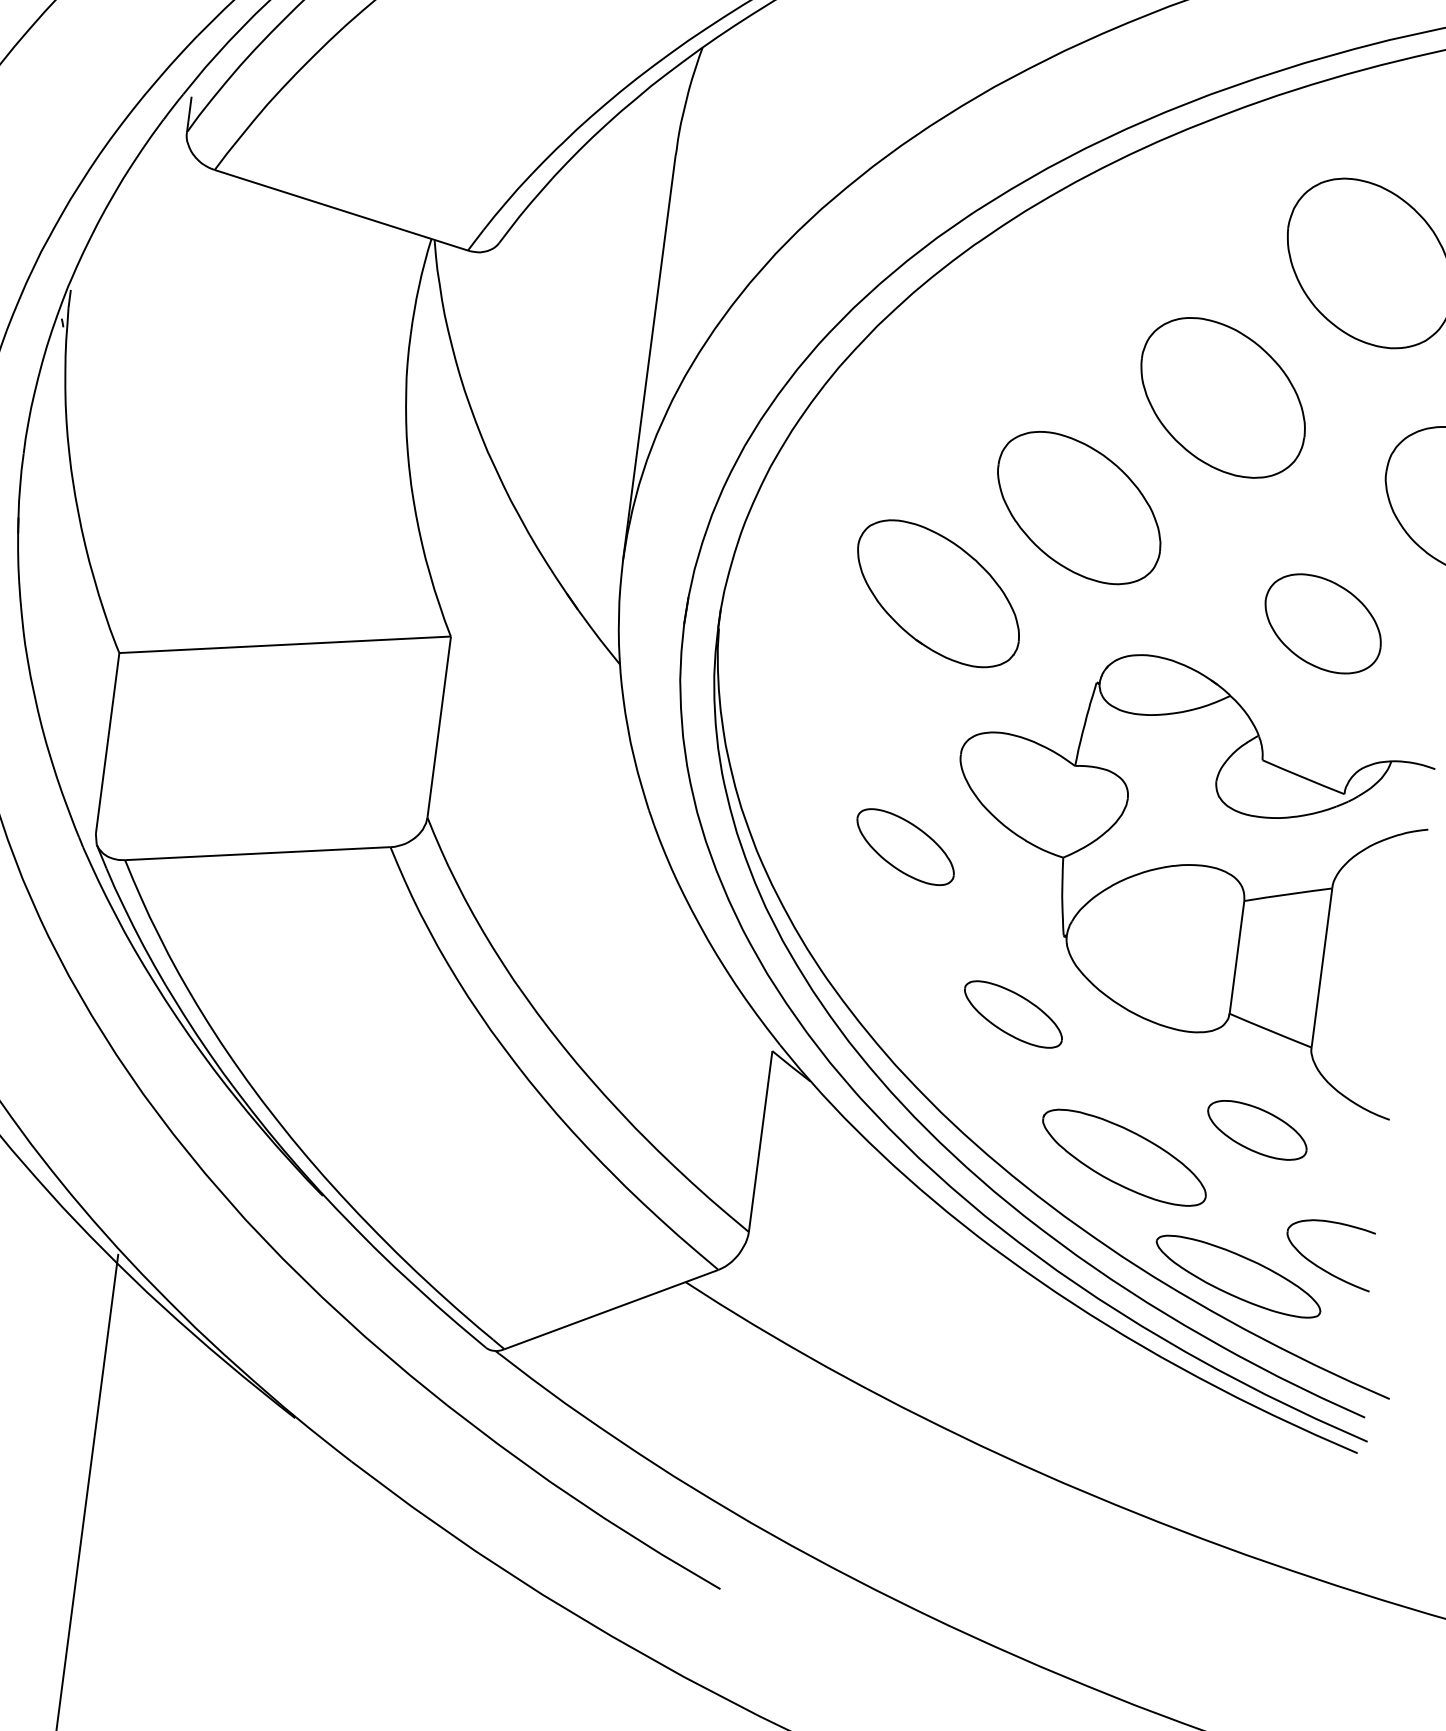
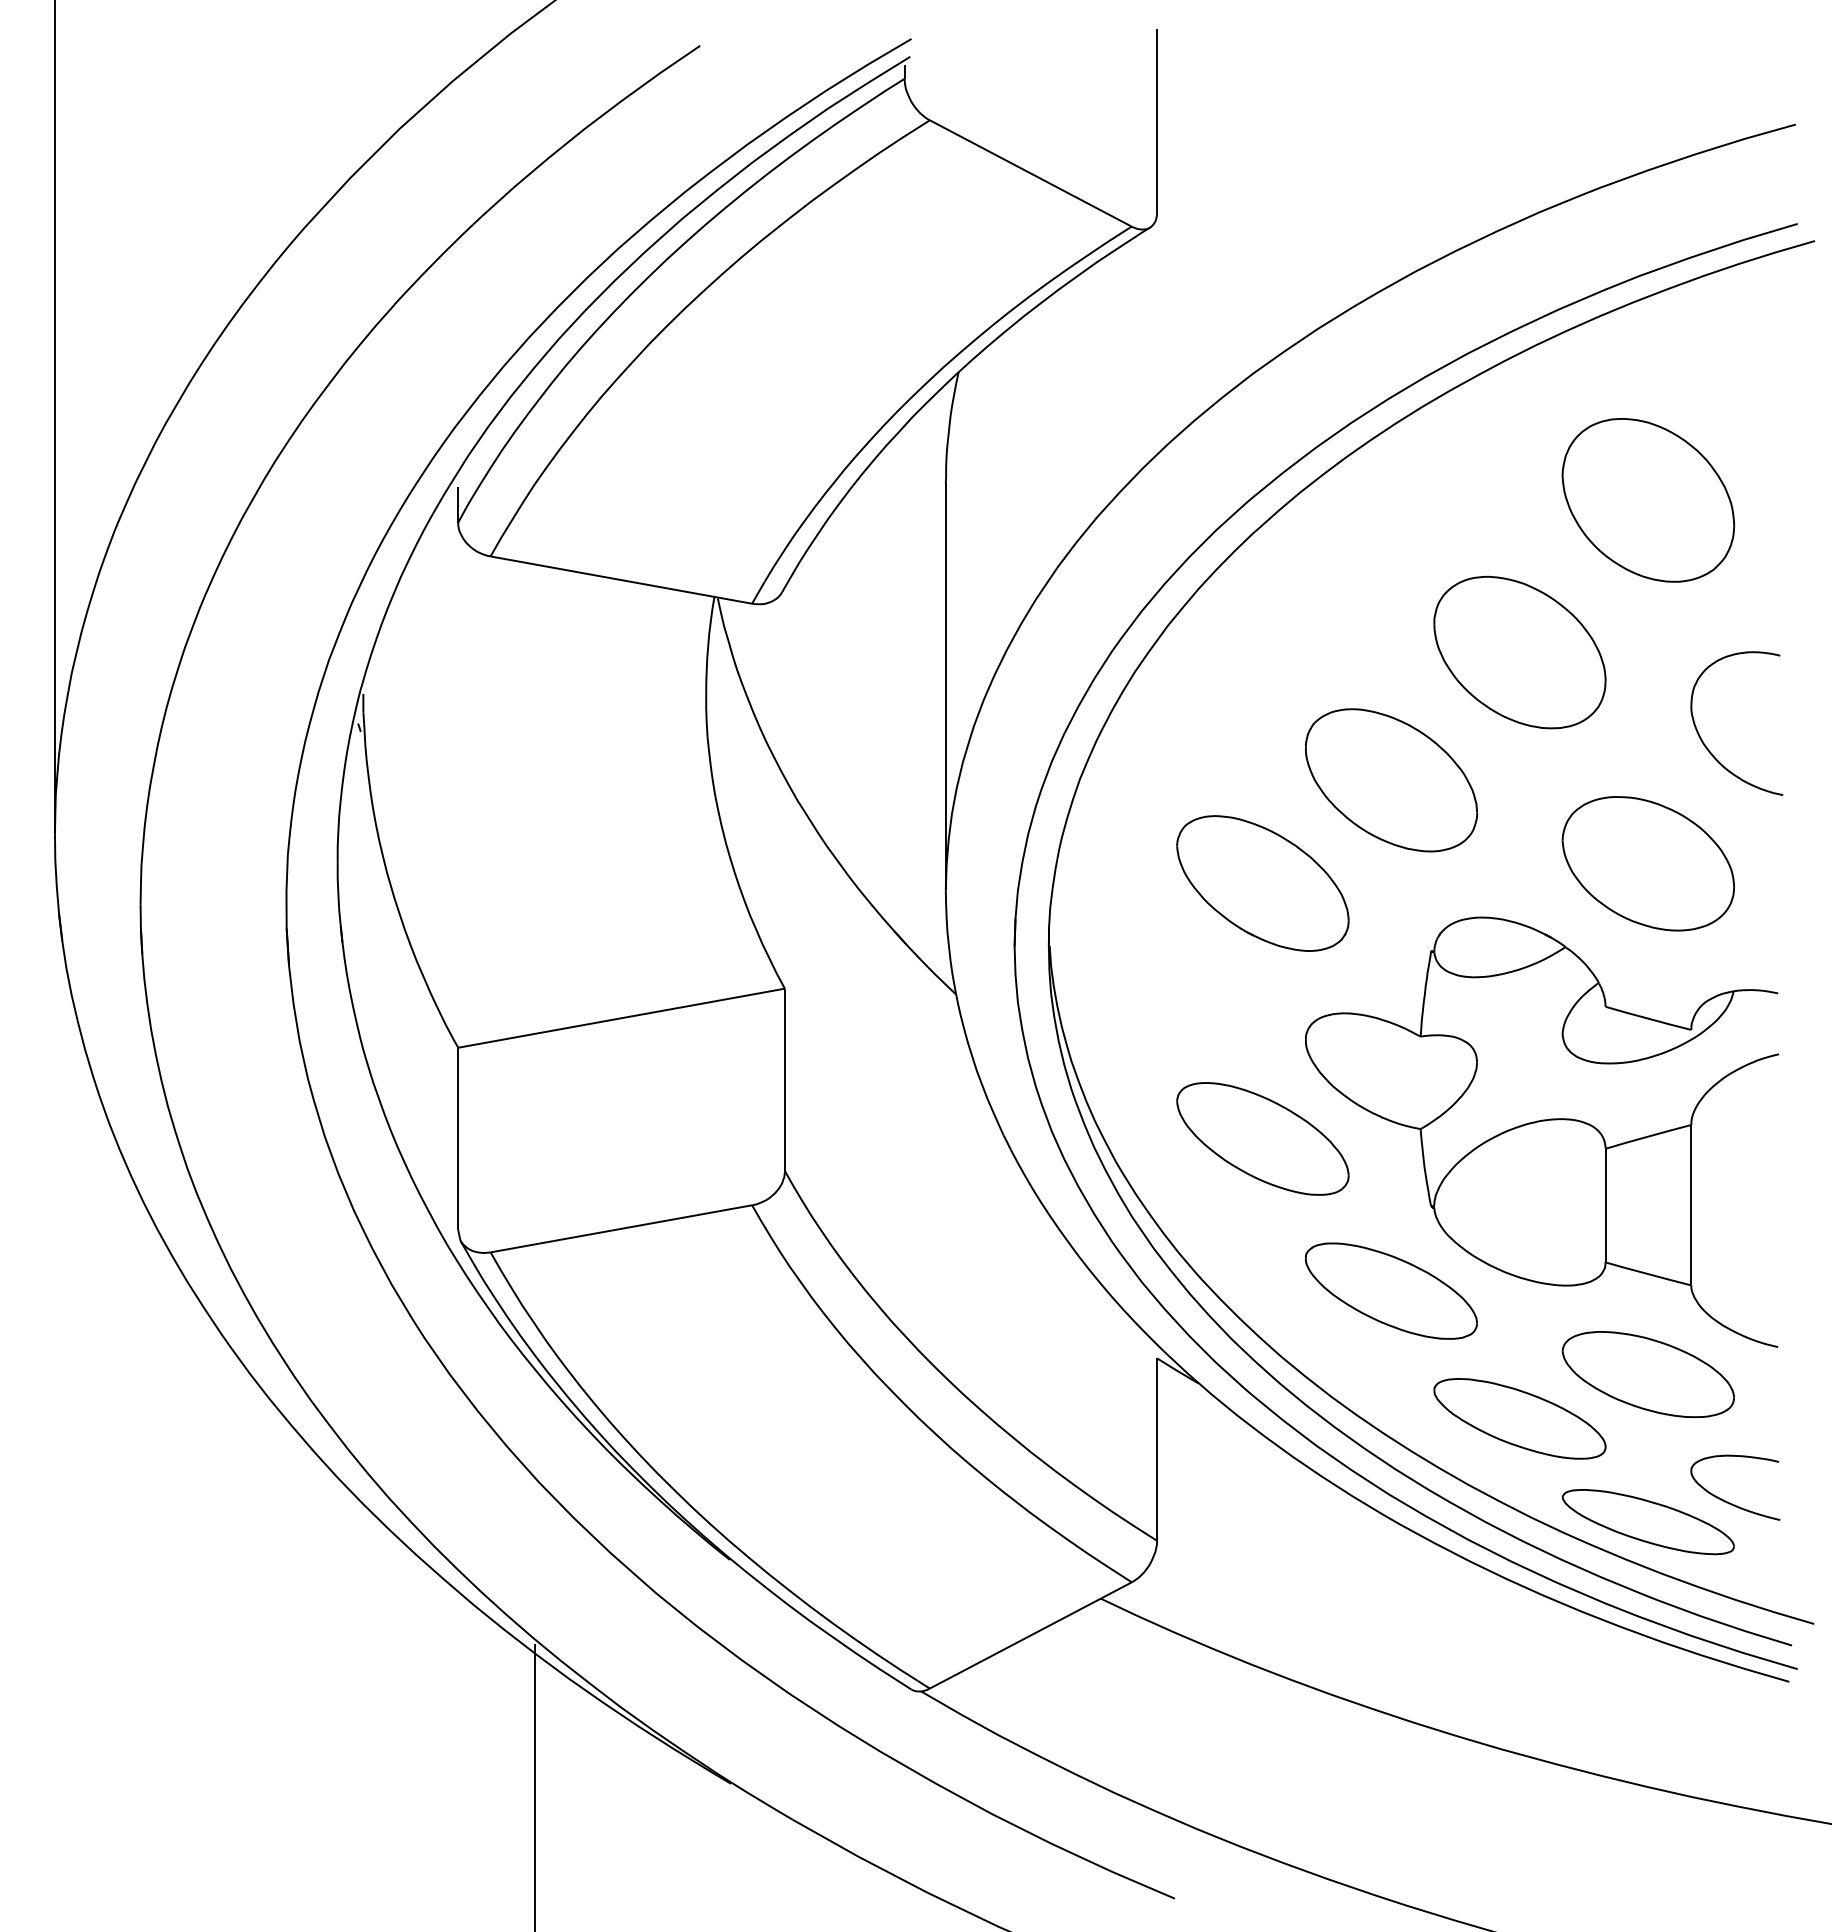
part: (1322, 623) -> (1647, 863), size x1.43
part: (905, 846) -> (1262, 1138), size x1.67
part: (1013, 1013) -> (1391, 1290), size x1.67
part: (1256, 1130) -> (1647, 1374), size x1.67

